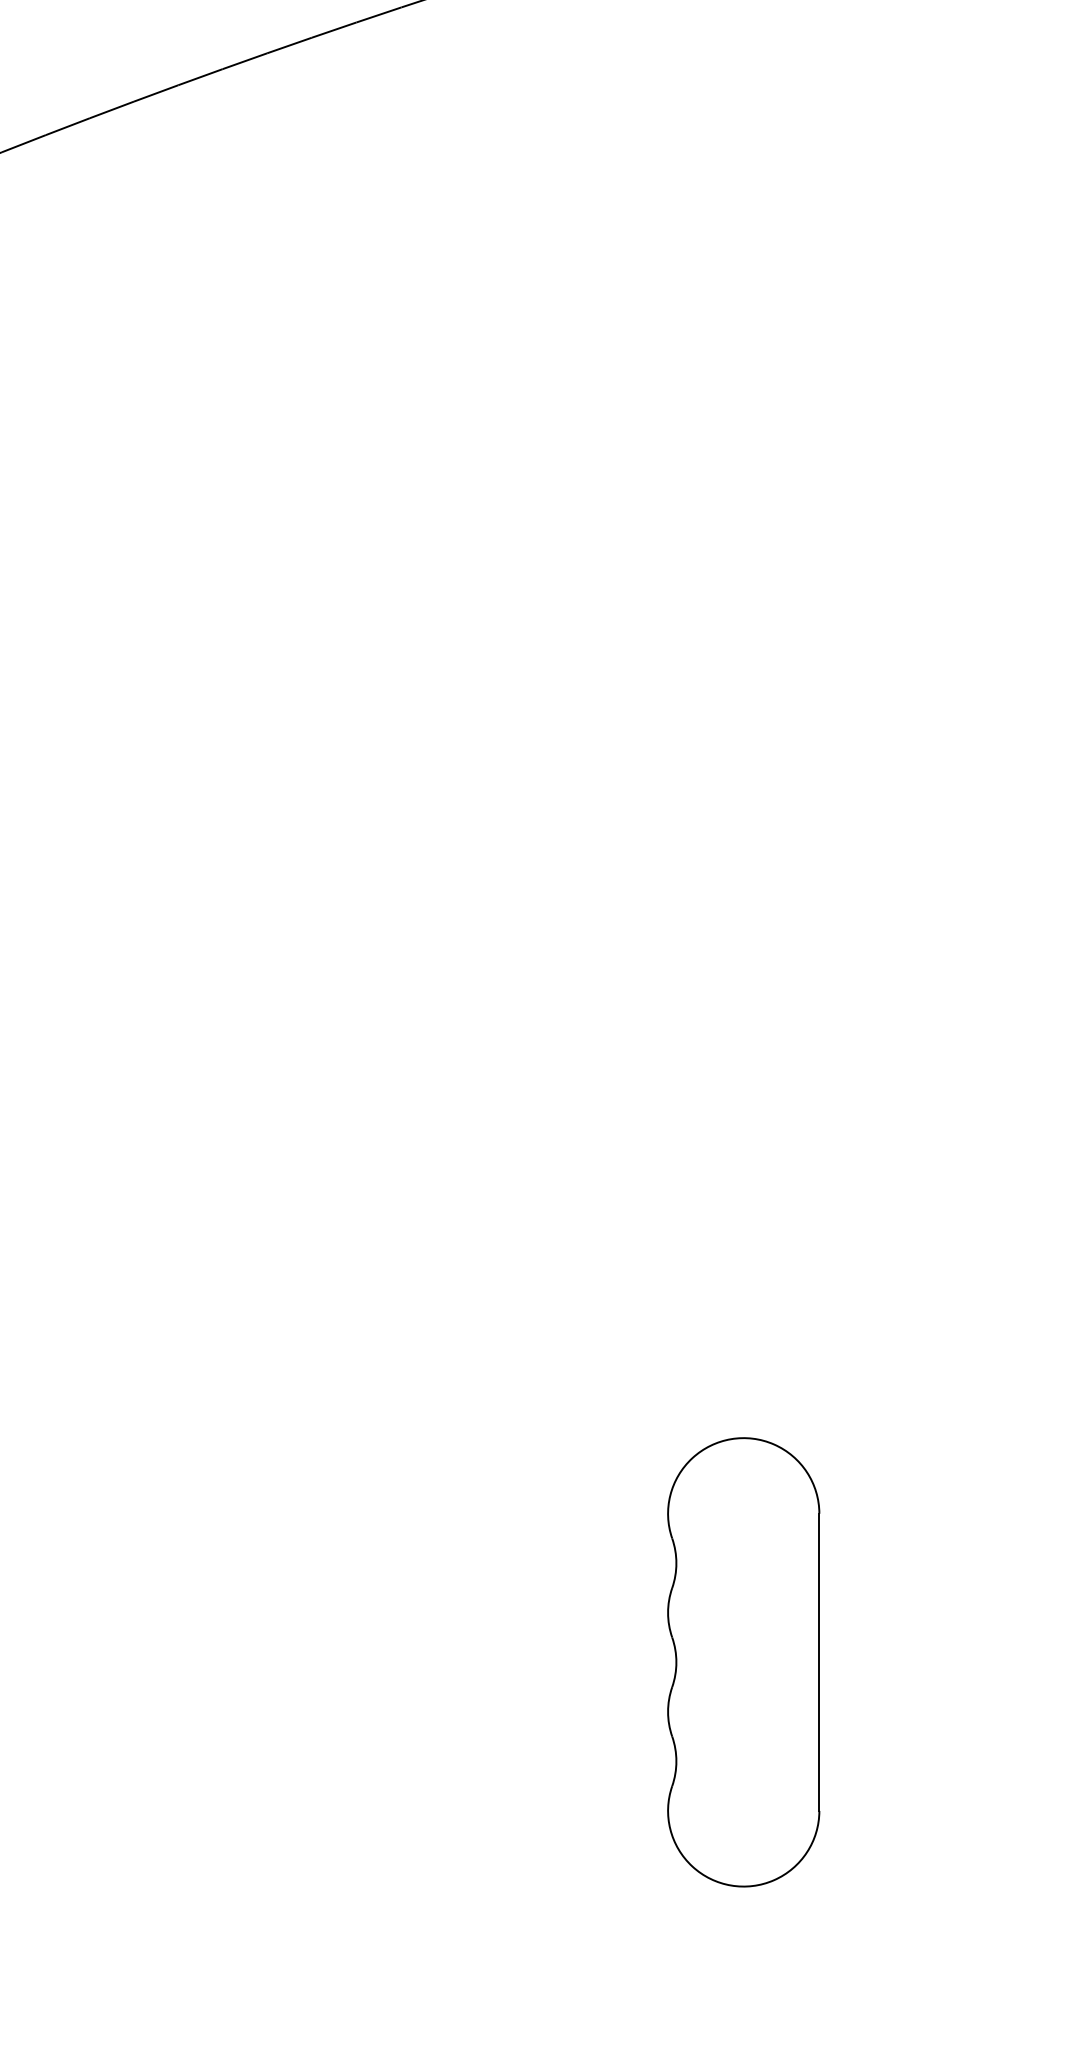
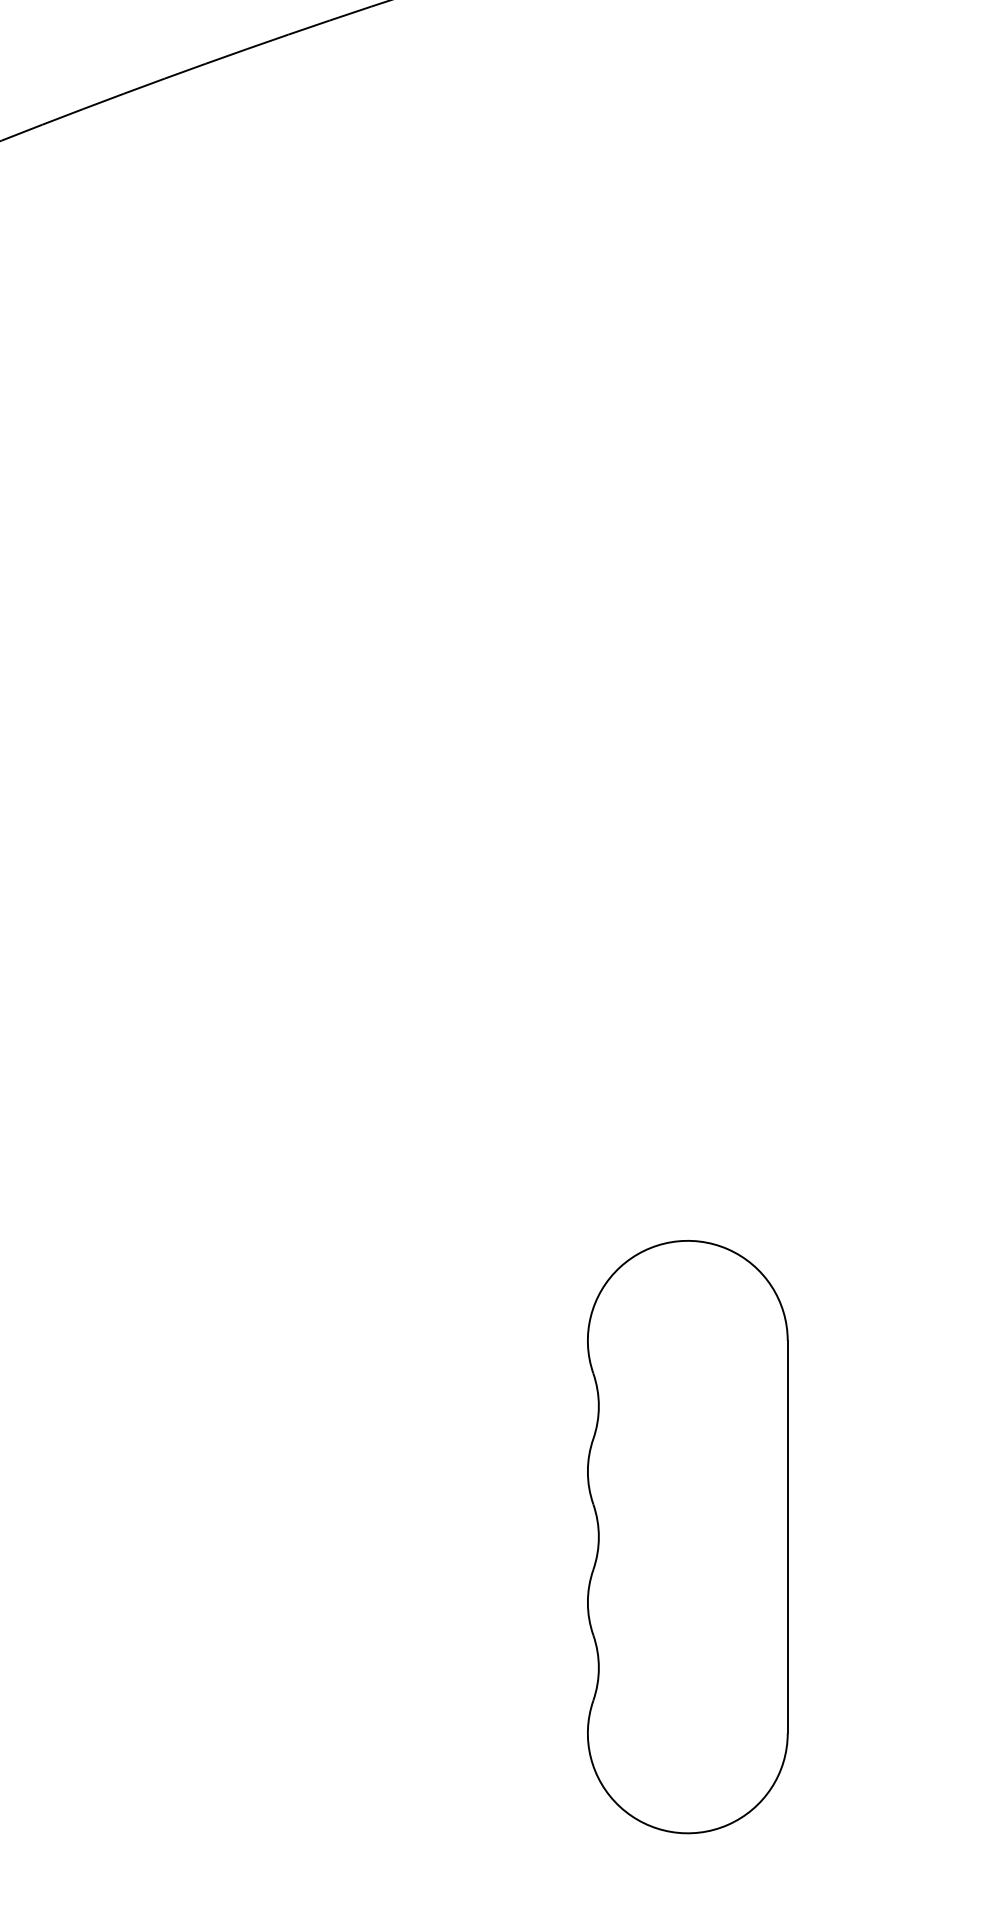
part: (743, 1662) -> (687, 1537), size x1.43

